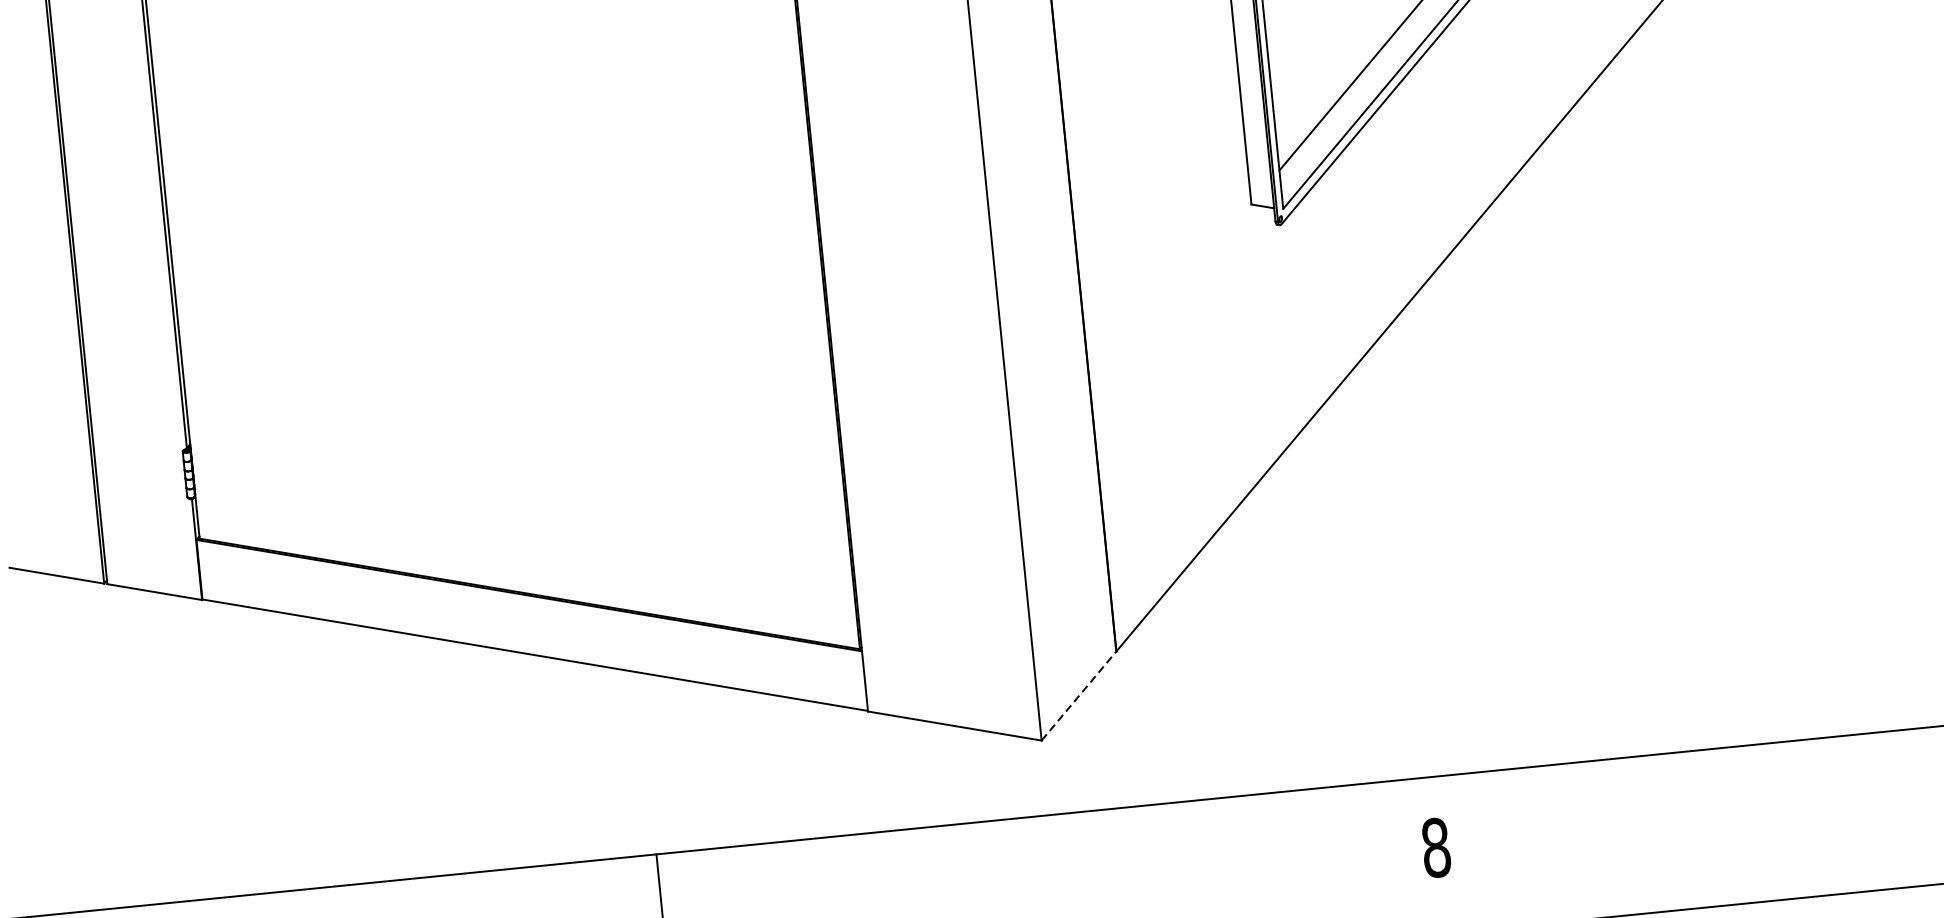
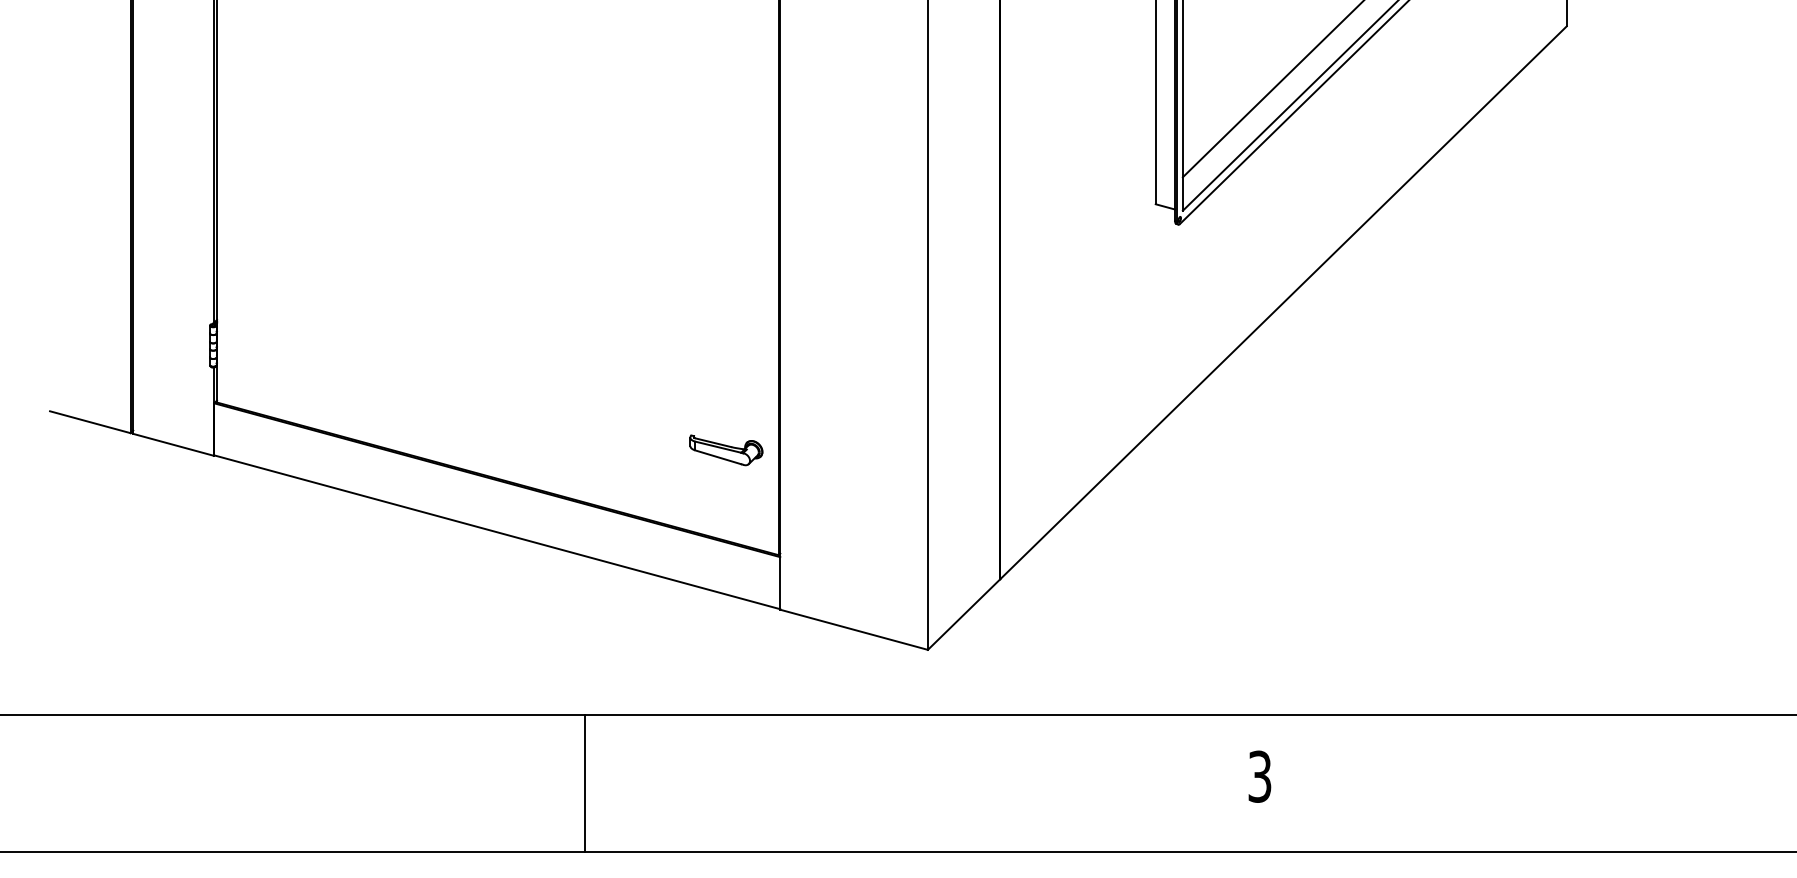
part: (788, 535) -> (726, 450), added
line: (1079, 695) -> (964, 614), dashed -> solid
text: (1435, 847) -> (1259, 776), 8 -> 3

